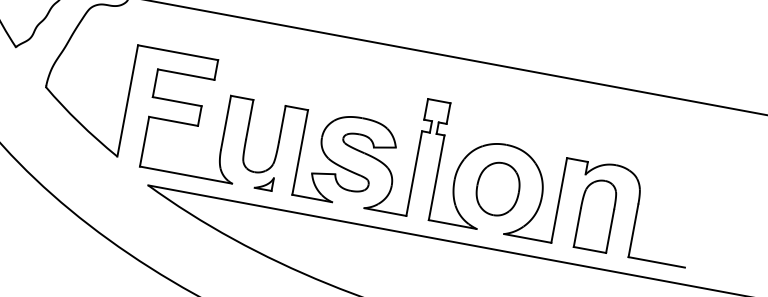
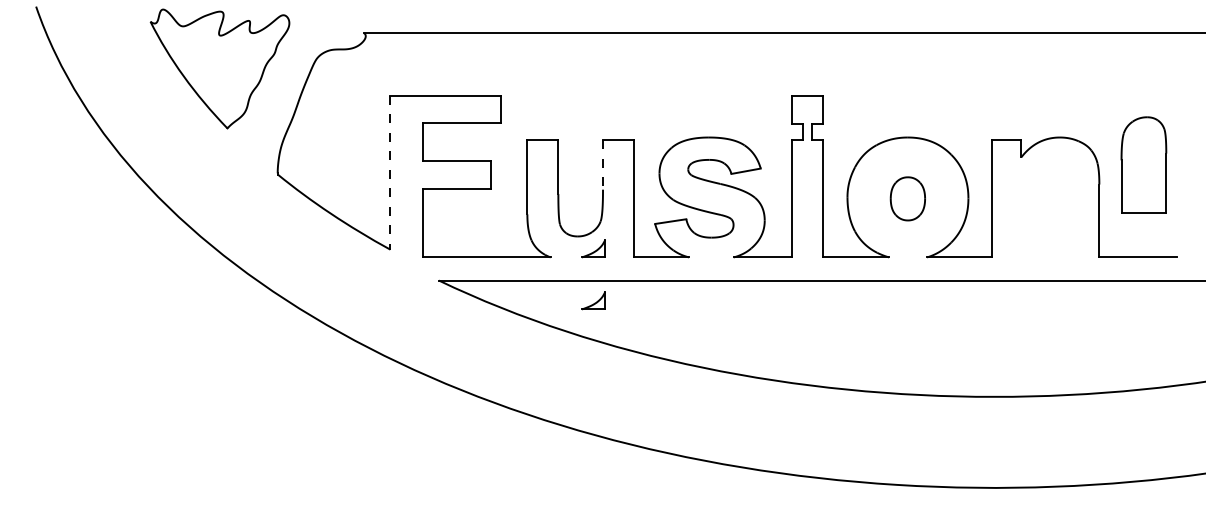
line: (127, 101) -> (390, 173), solid -> dashed
line: (282, 123) -> (603, 164), solid -> dashed
part: (497, 188) -> (907, 198), size x0.6
part: (596, 214) -> (1143, 164), moved
part: (257, 220) -> (593, 300), added

